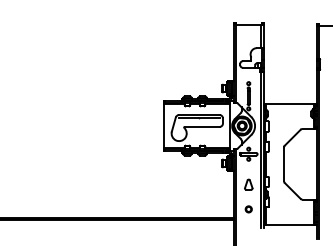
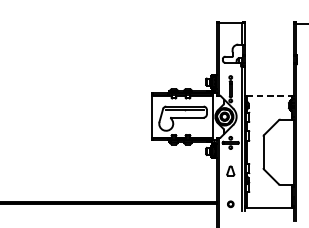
line: (290, 103) -> (269, 95), solid -> dashed
part: (248, 209) -> (230, 204), moved

